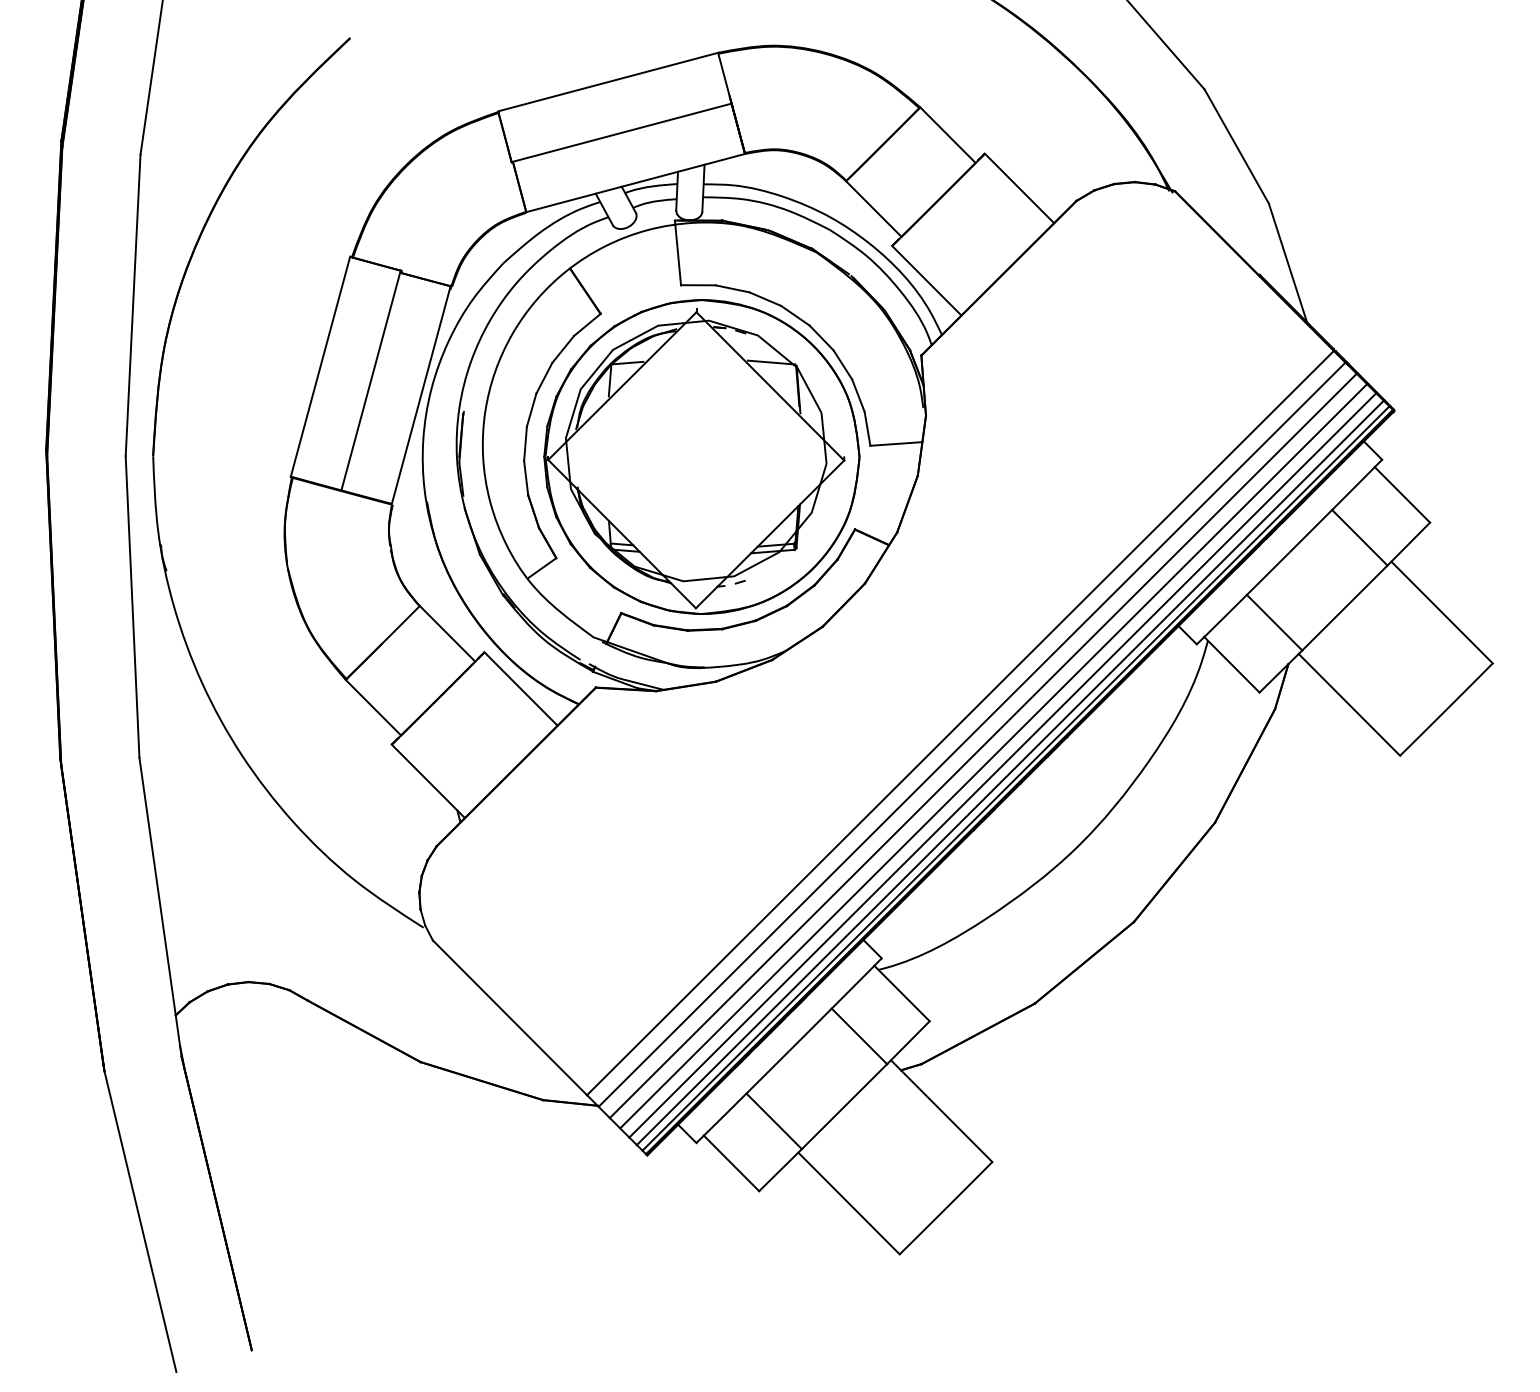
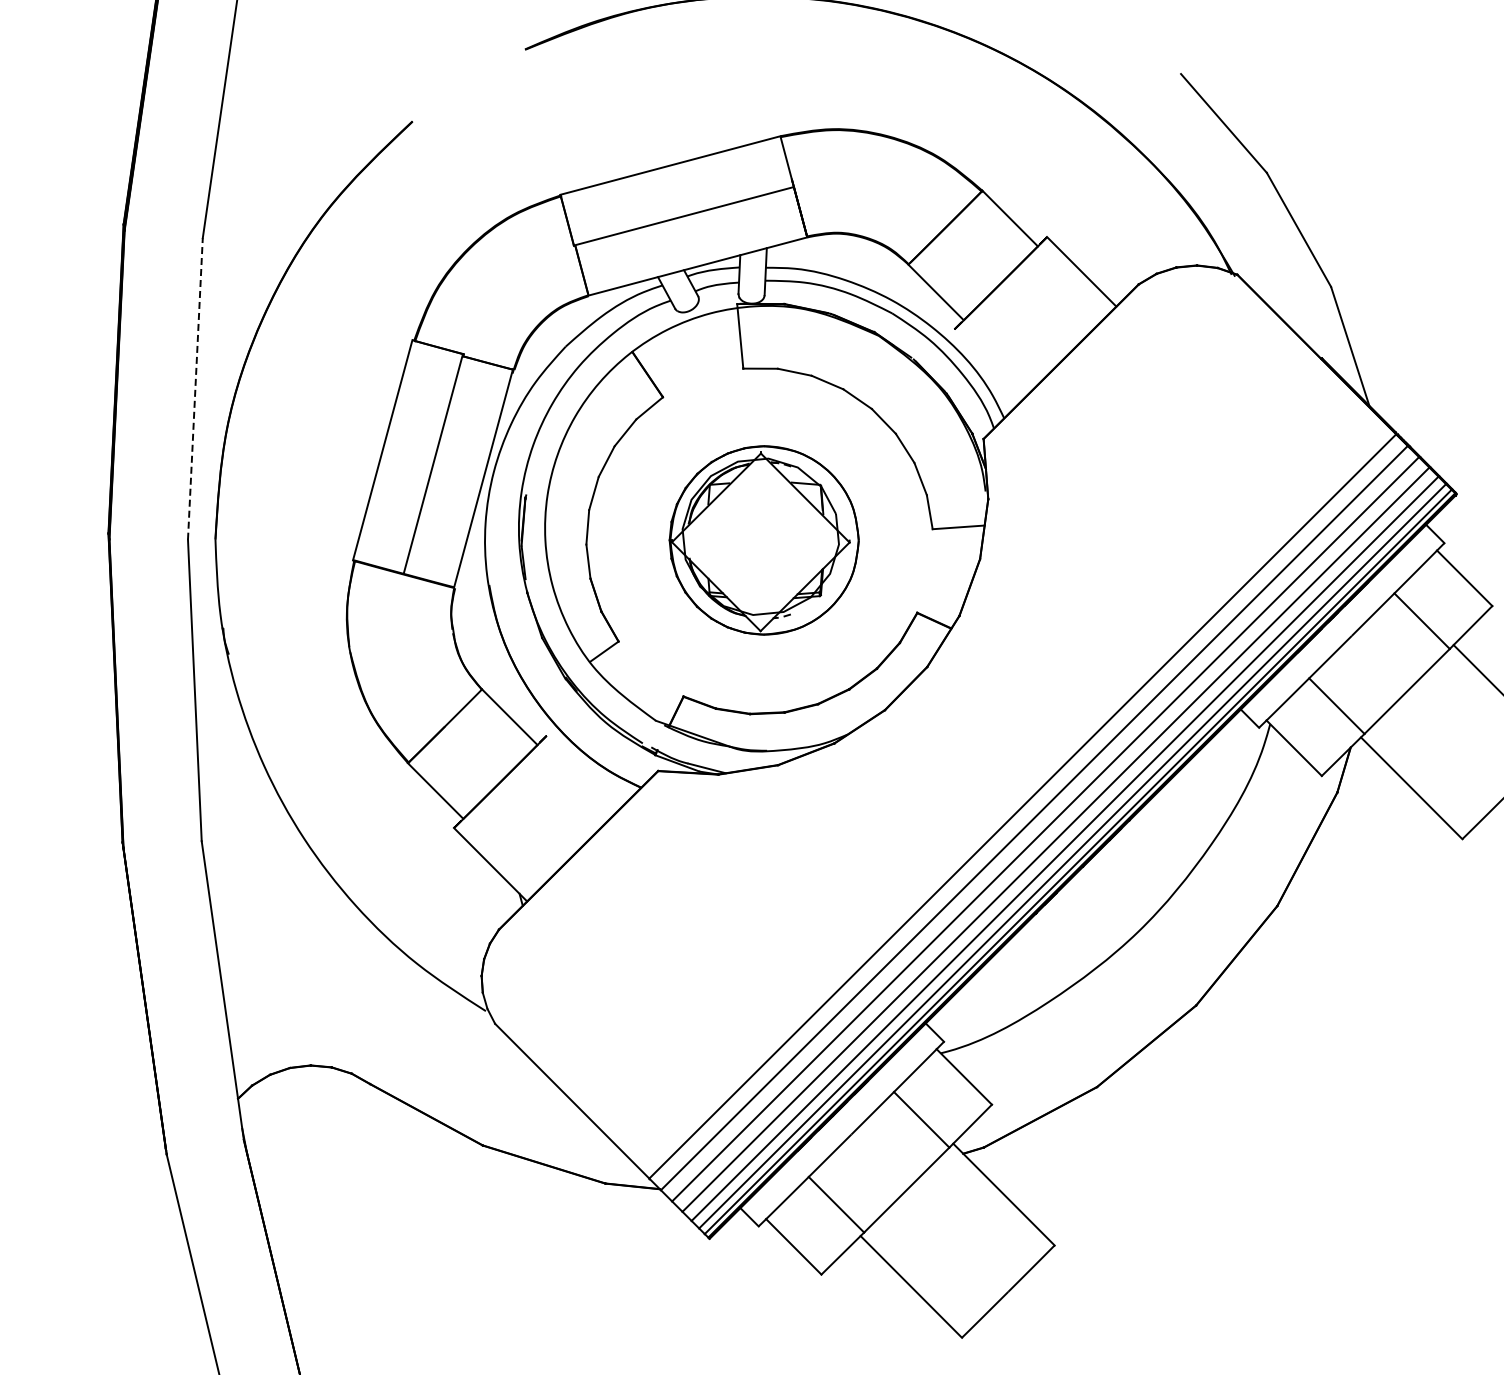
line: (926, 280) -> (988, 363), removed
line: (133, 305) -> (195, 388), solid -> dashed
part: (701, 456) -> (763, 539), size x0.6
line: (520, 688) -> (582, 771), removed

